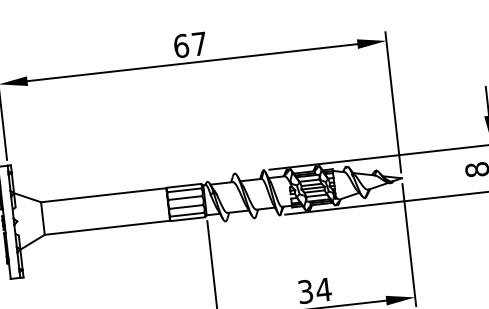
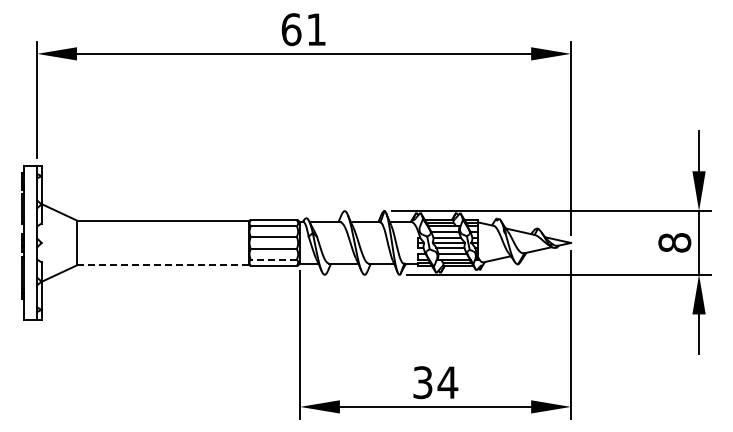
text: (199, 43) -> (316, 29), 67 -> 61
line: (187, 214) -> (273, 259), solid -> dashed
line: (106, 227) -> (162, 265), solid -> dashed

